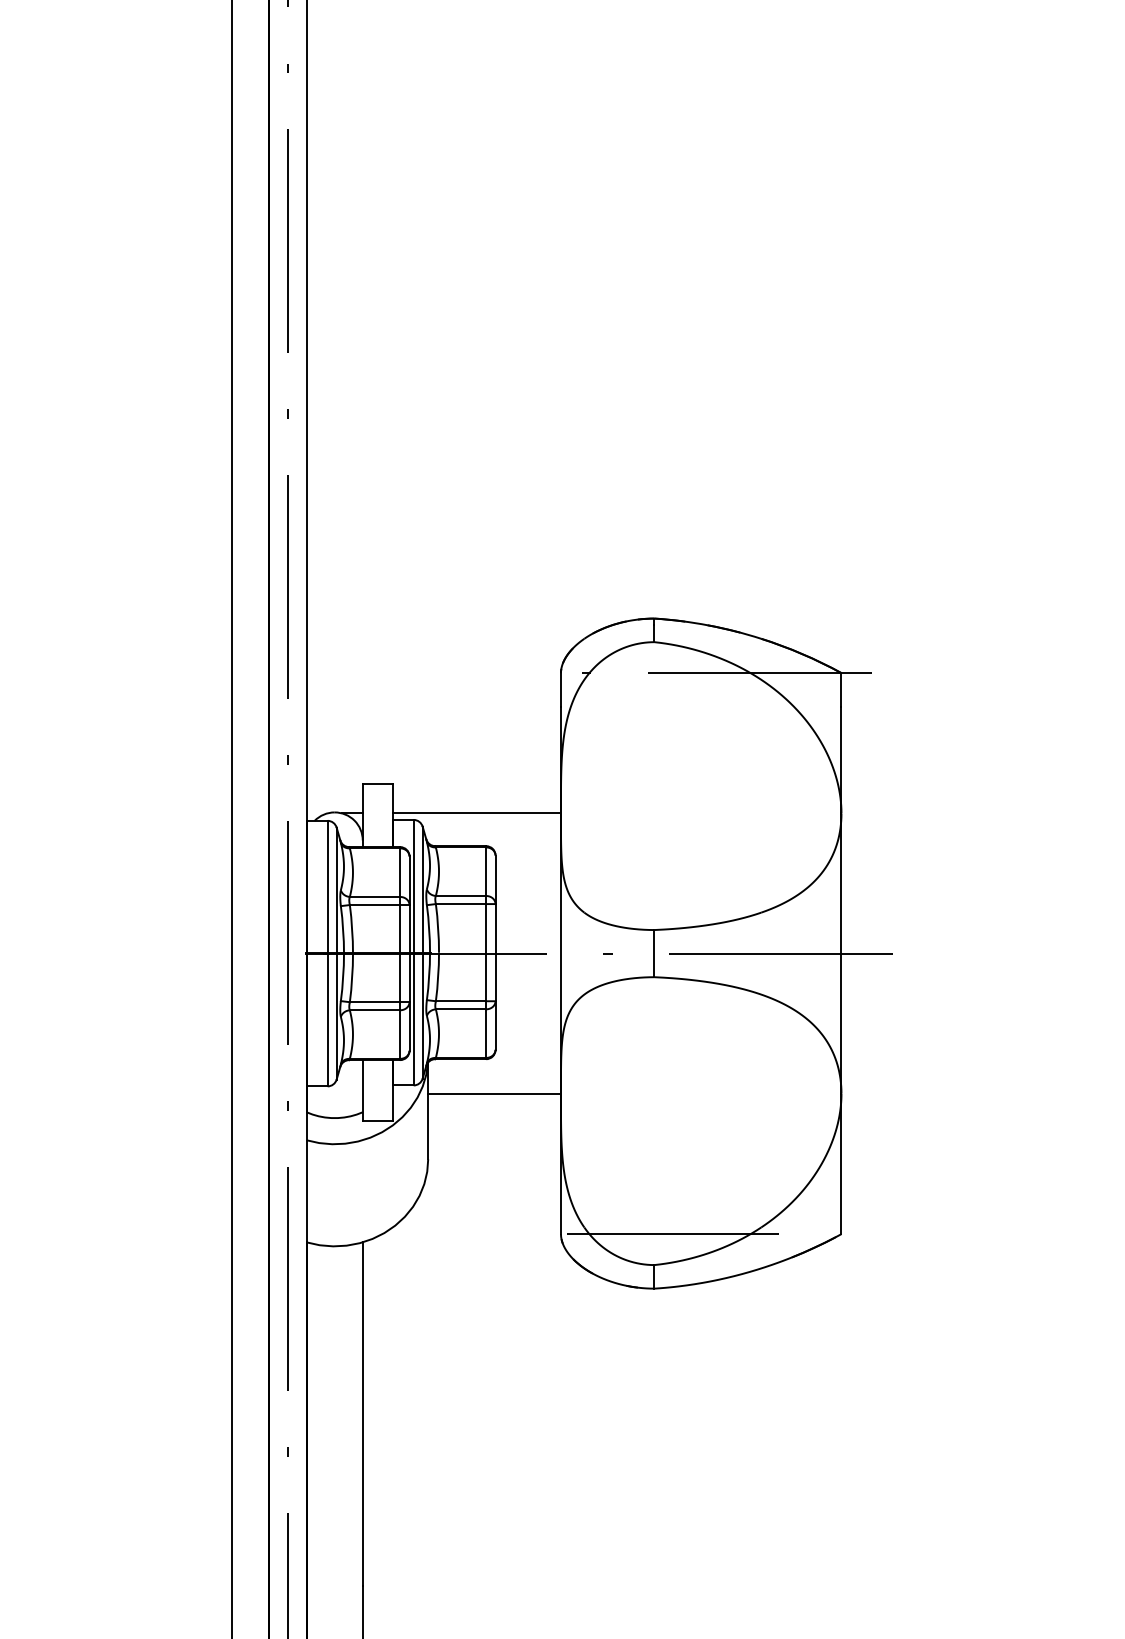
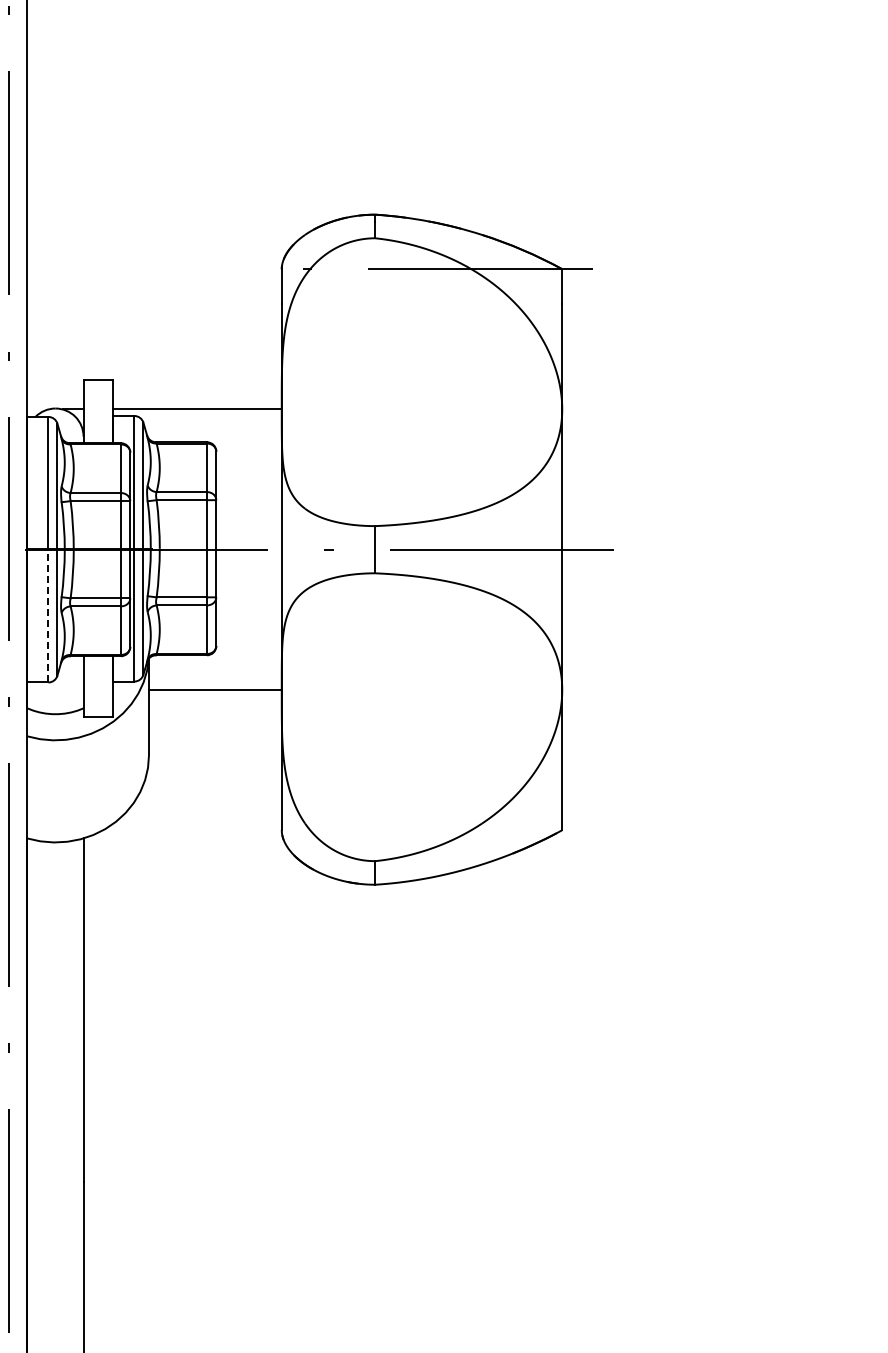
line: (327, 1019) -> (48, 615), solid -> dashed
line: (672, 1234) -> (393, 830), removed

